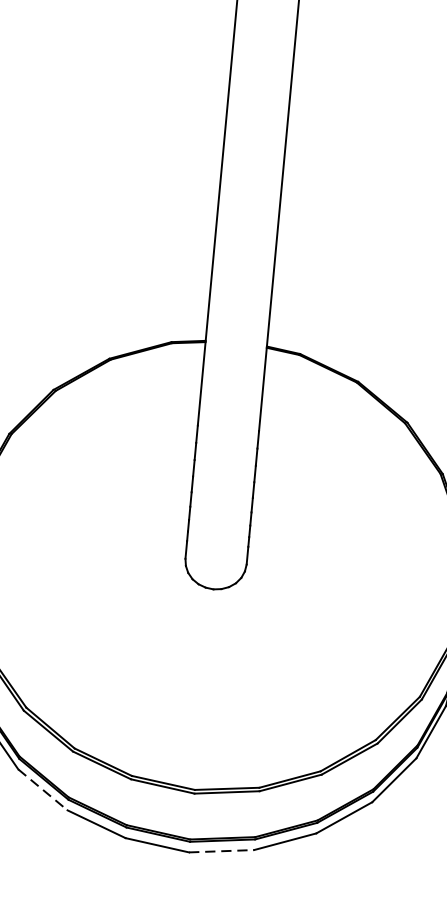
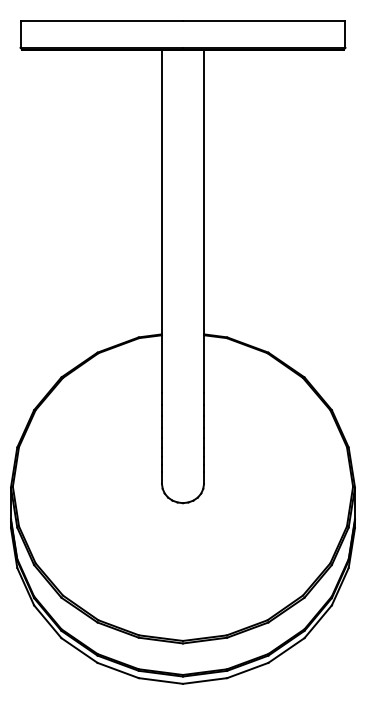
line: (42, 789) -> (79, 650), dashed -> solid
line: (222, 850) -> (205, 680), dashed -> solid

